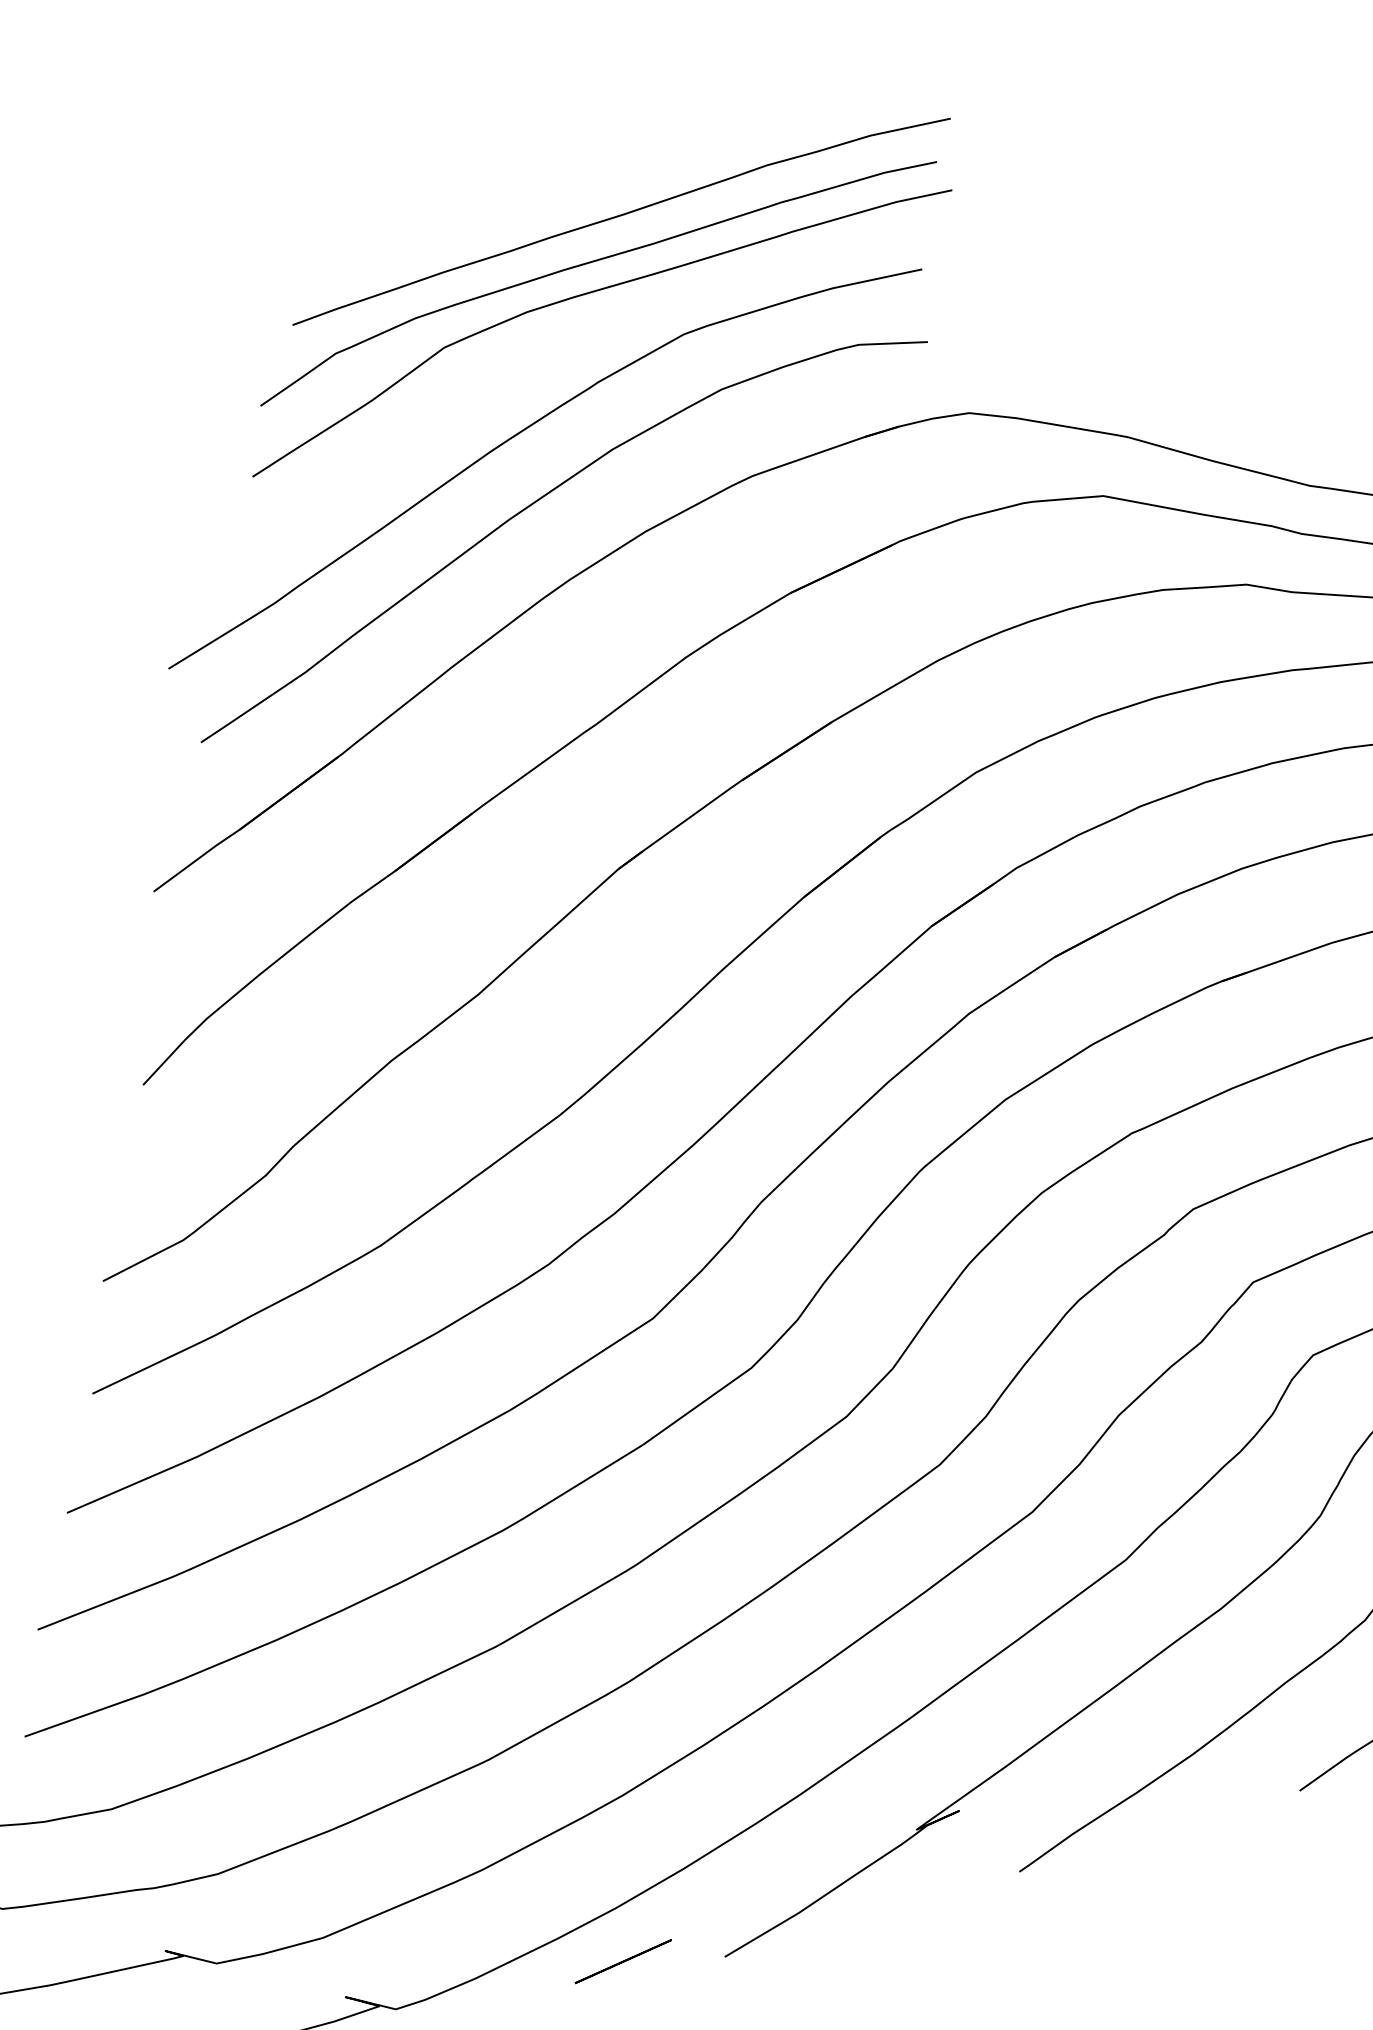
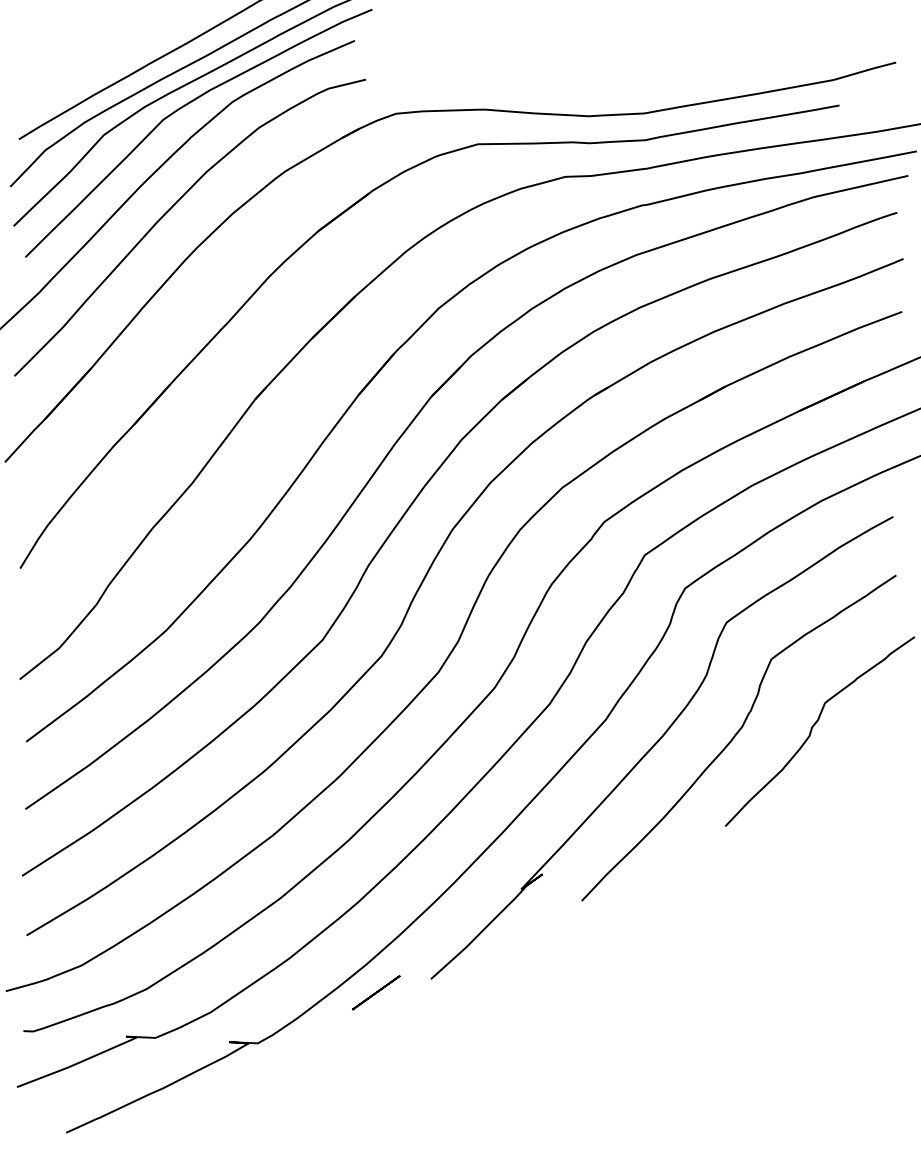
curve: (593, 328) -> (182, 108), added

